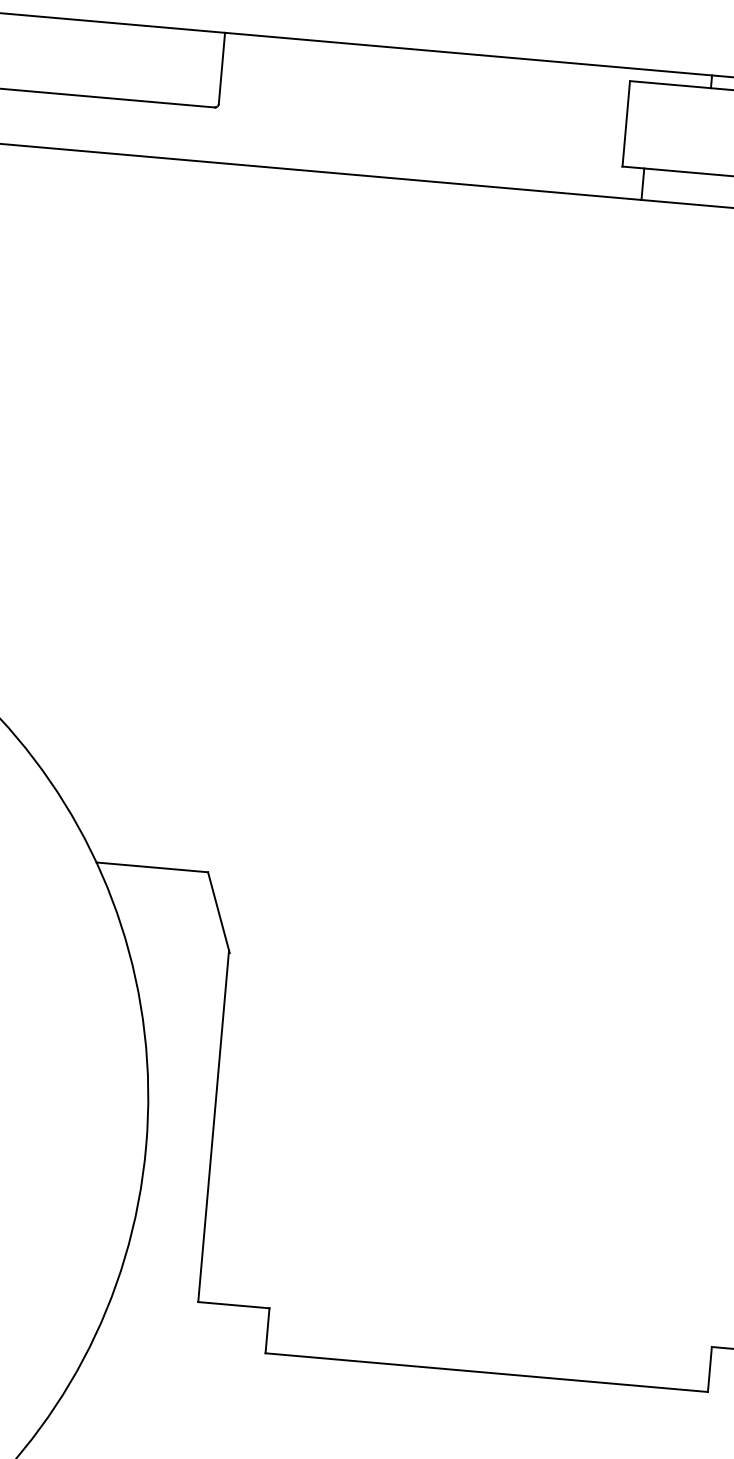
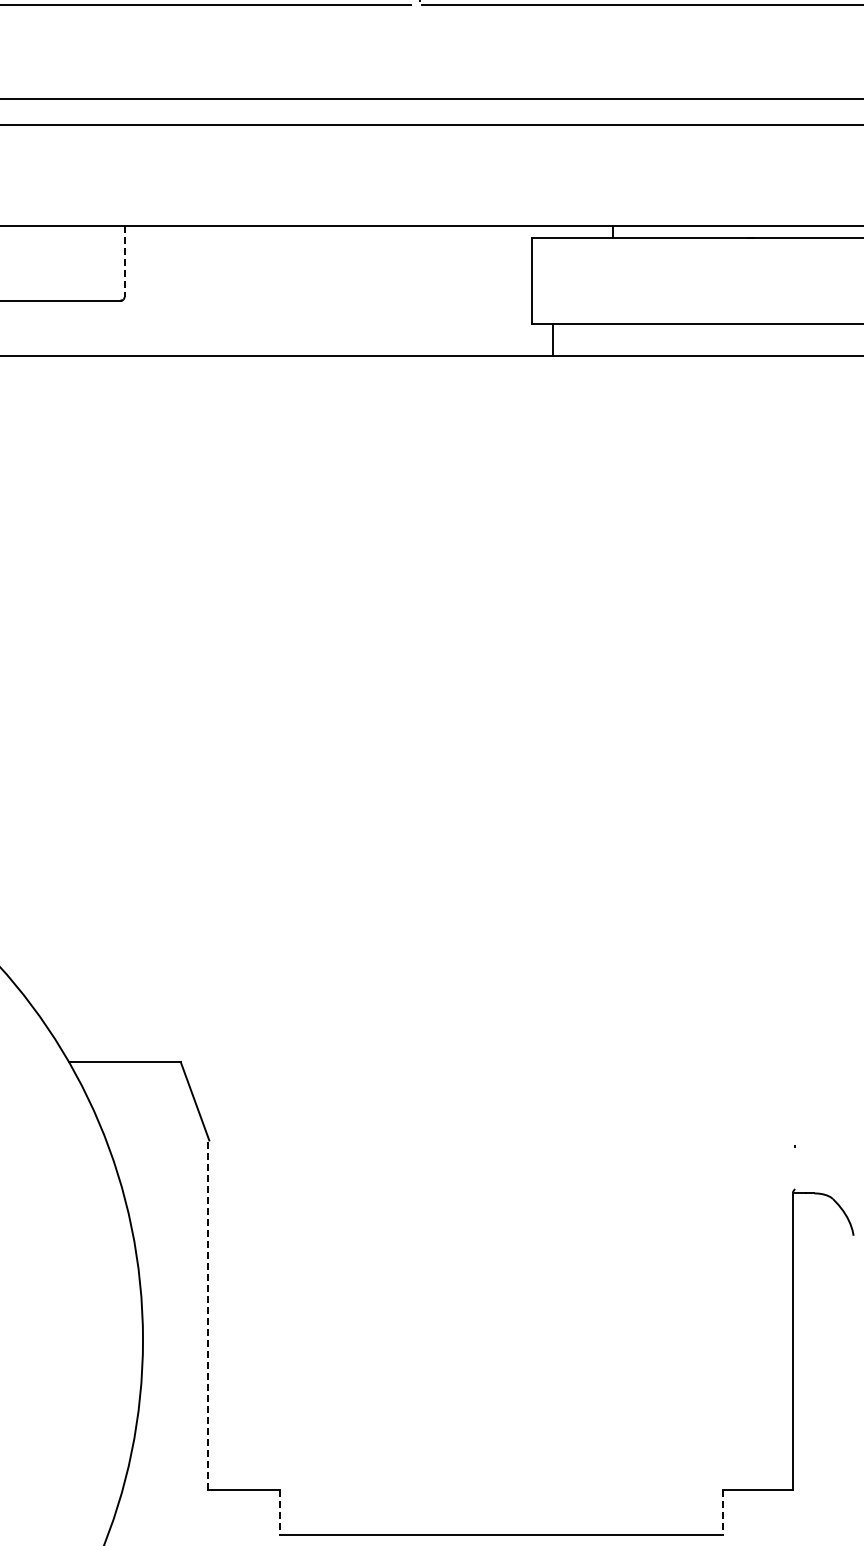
line: (221, 68) -> (124, 261), solid -> dashed
line: (213, 1125) -> (208, 1313), solid -> dashed
line: (267, 1330) -> (279, 1512), solid -> dashed
line: (710, 1369) -> (723, 1512), solid -> dashed

